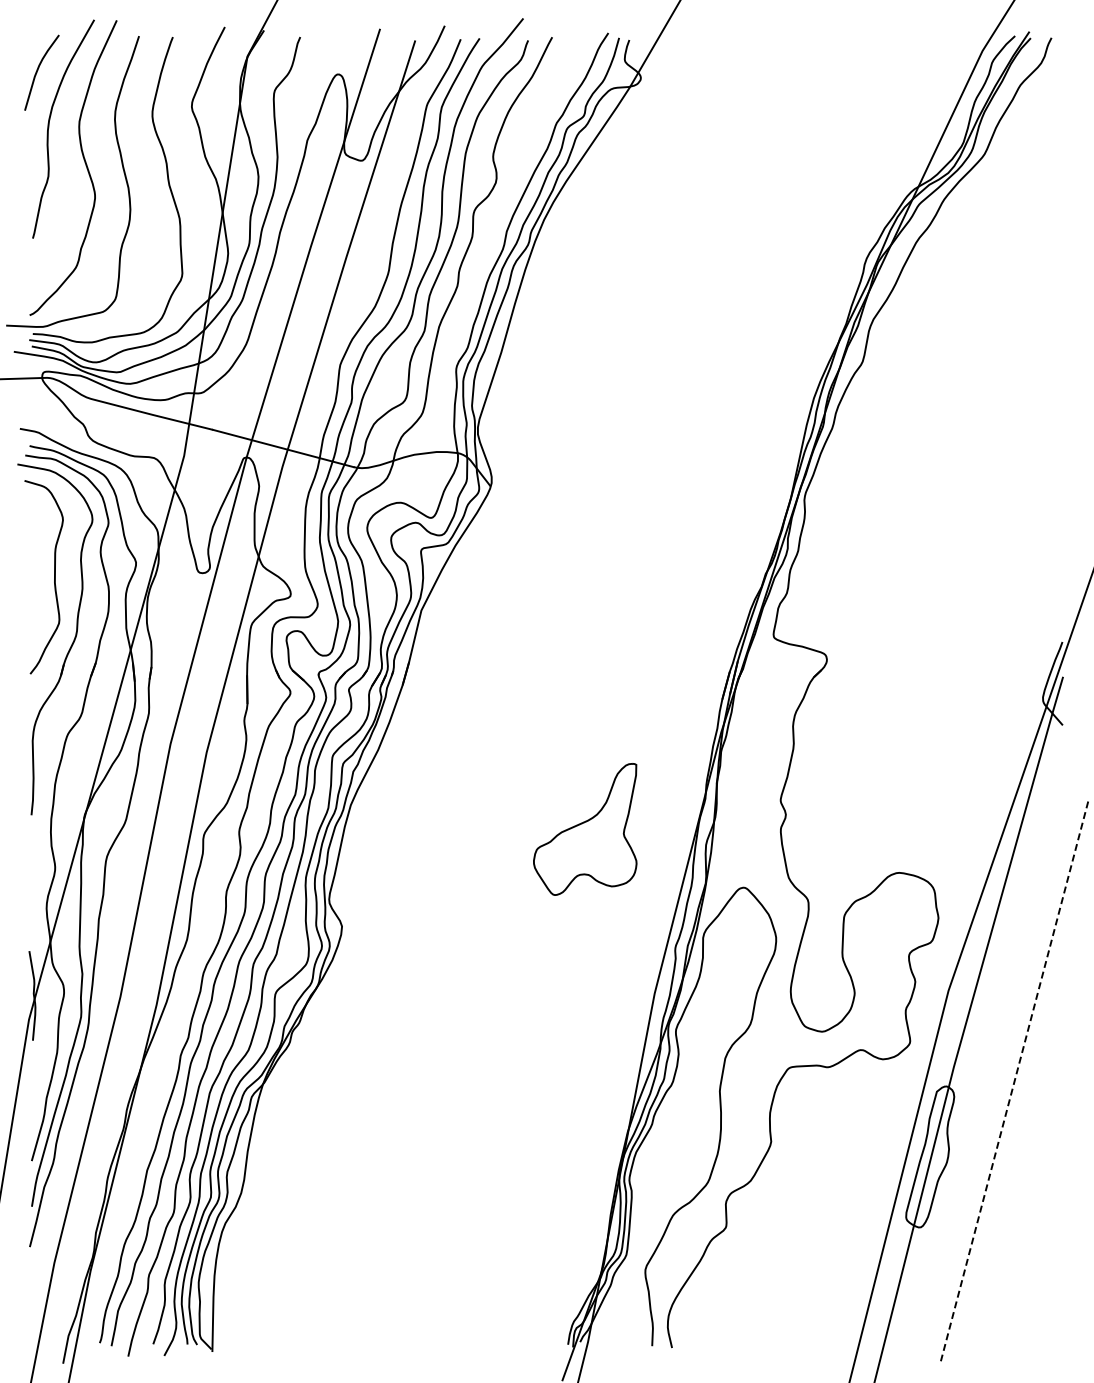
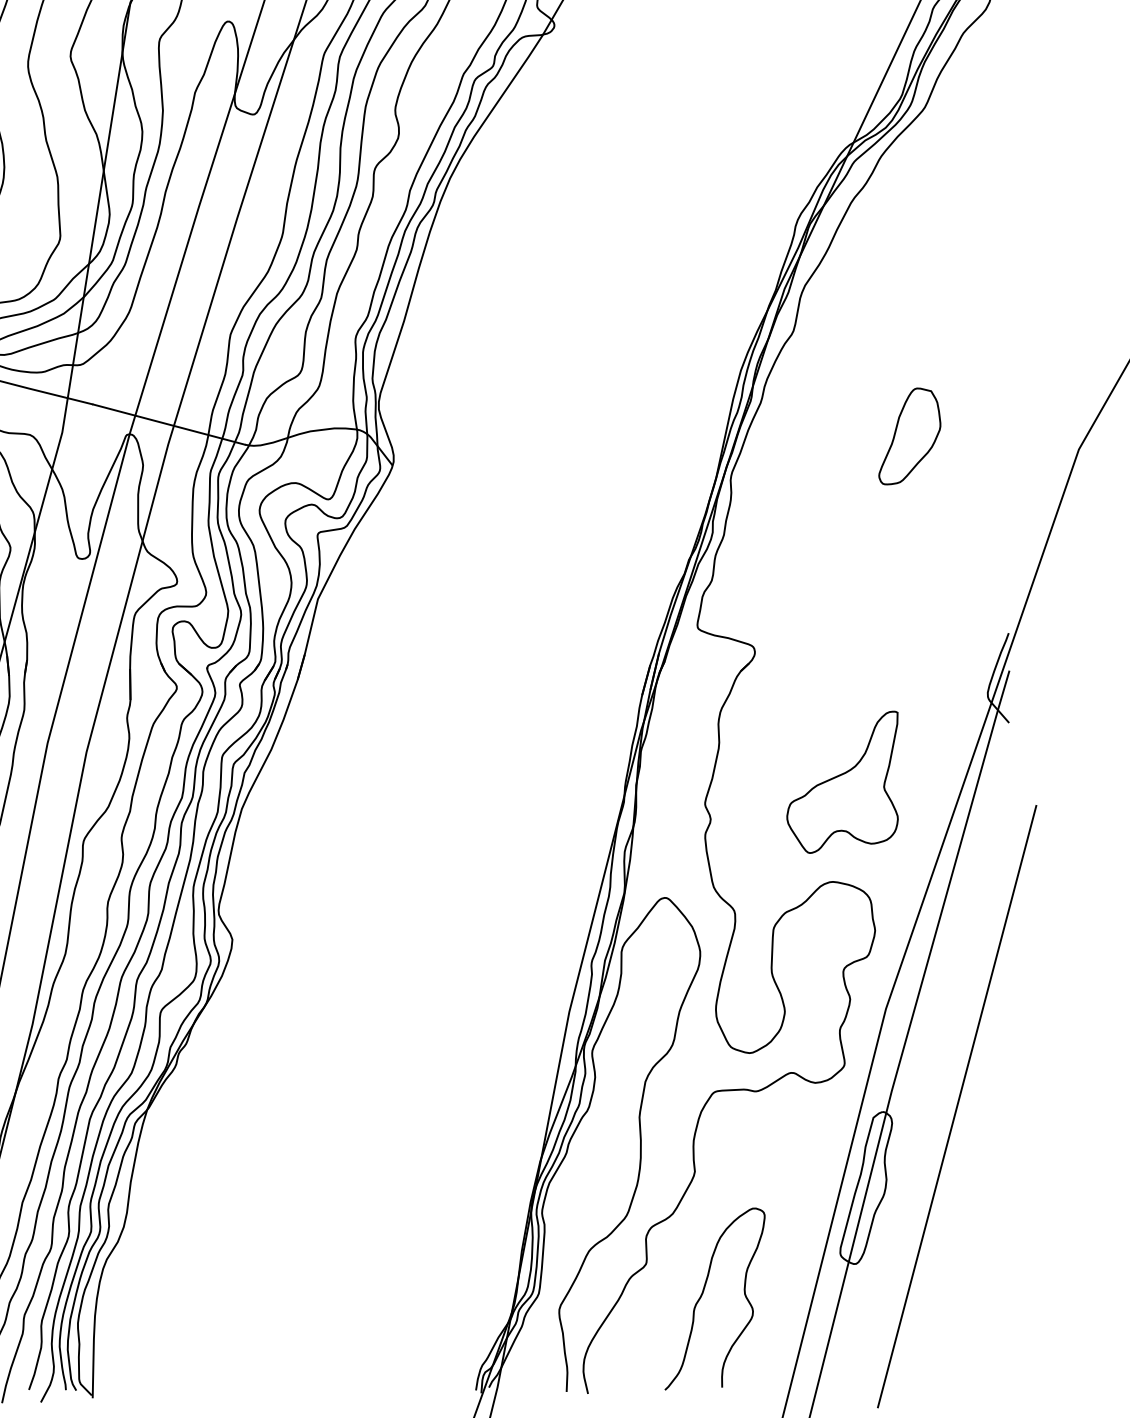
part: (970, 459) -> (909, 436), added
part: (585, 829) -> (842, 782), moved
line: (1014, 1081) -> (957, 1106), dashed -> solid
curve: (779, 1254) -> (703, 1293), added

